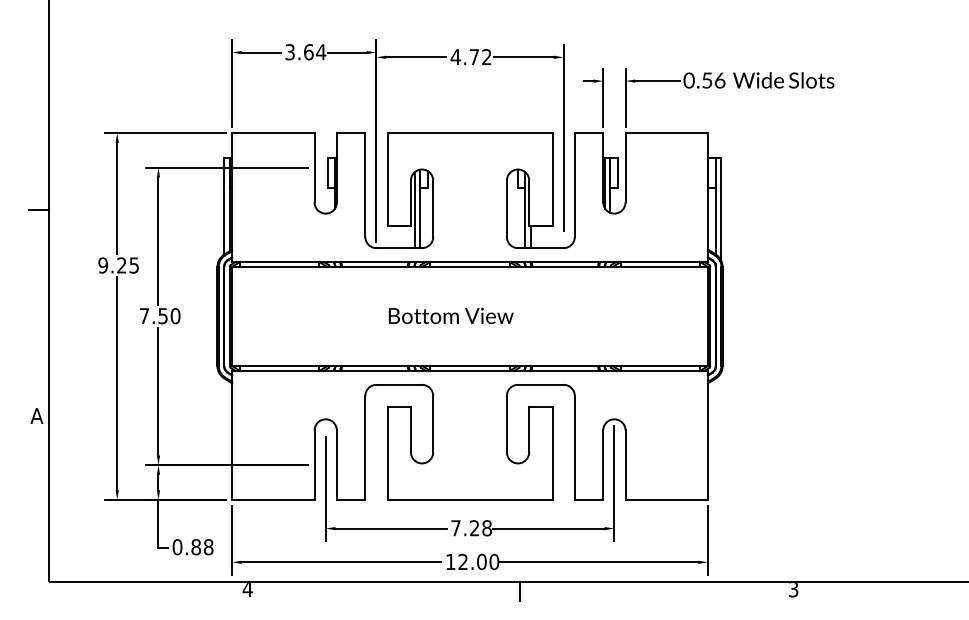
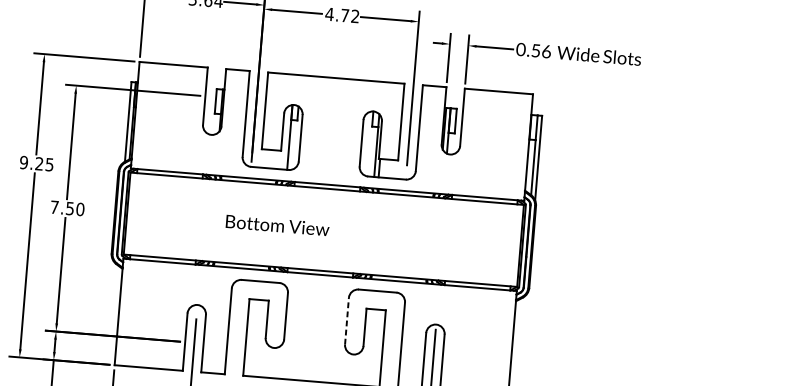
line: (414, 210) -> (285, 138), removed
text: (450, 315) -> (277, 225), moved
line: (506, 423) -> (346, 320), solid -> dashed

